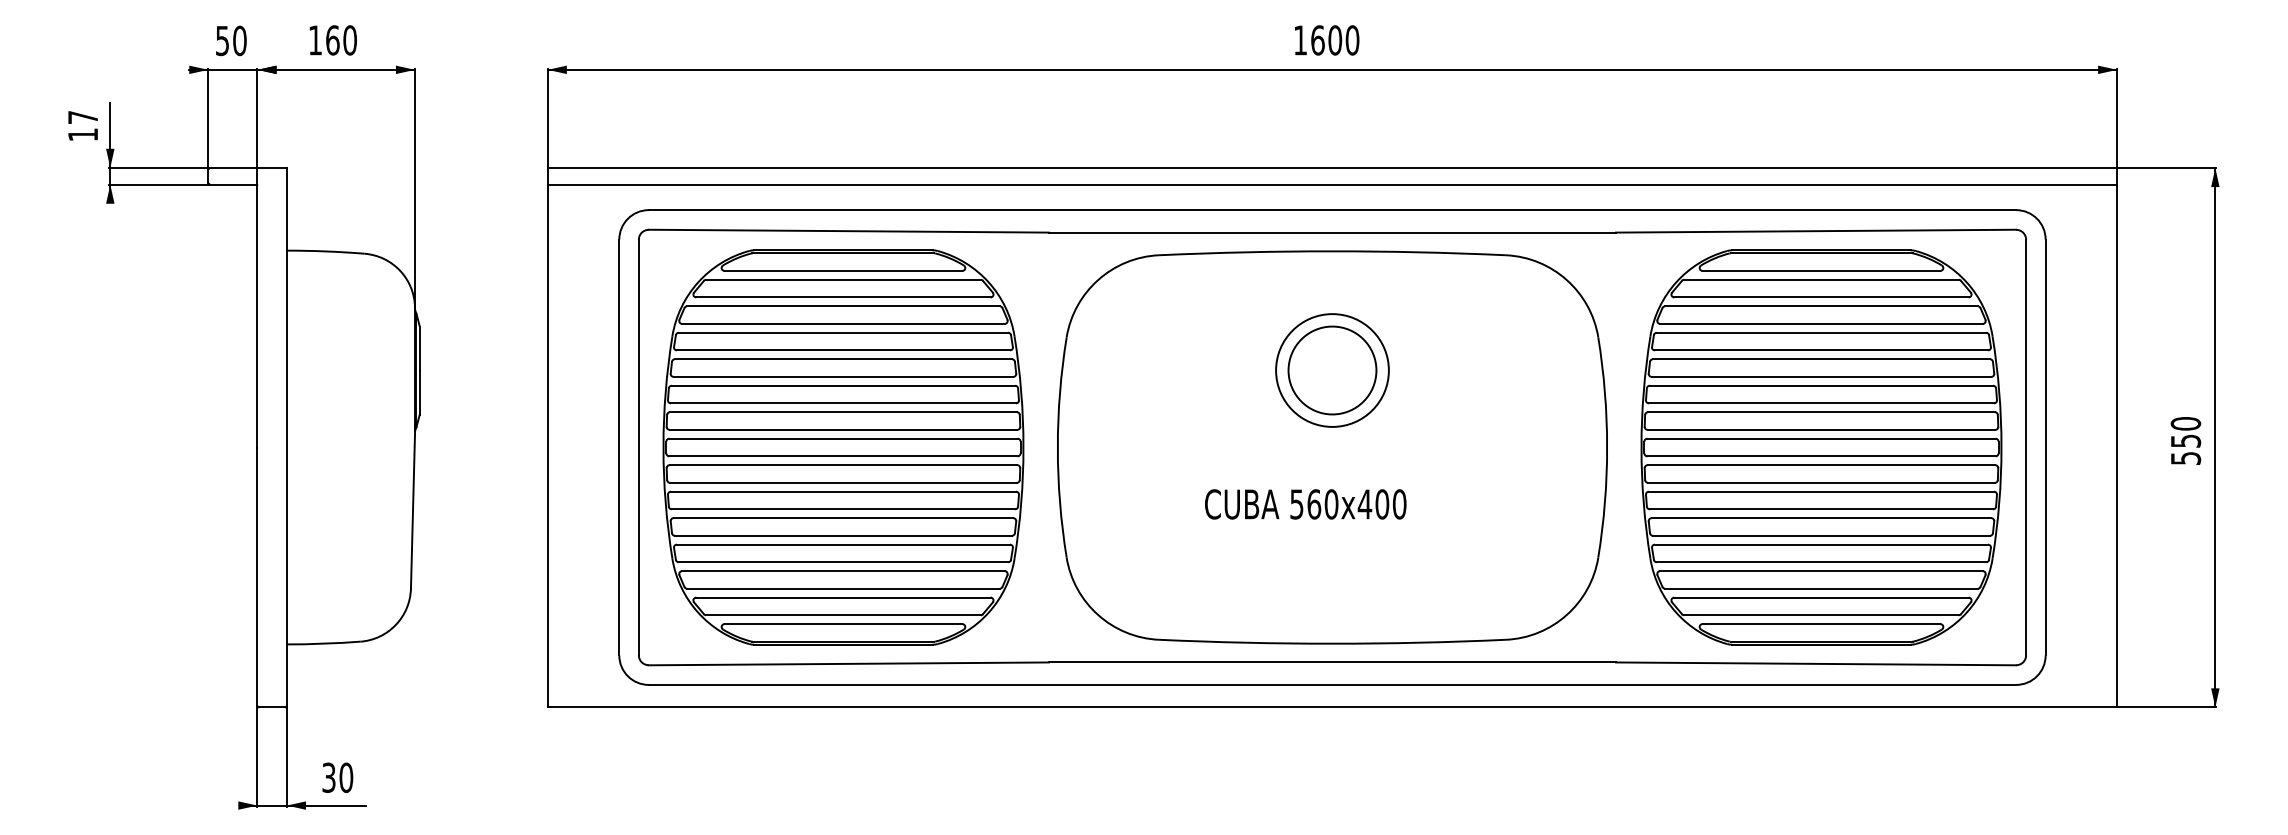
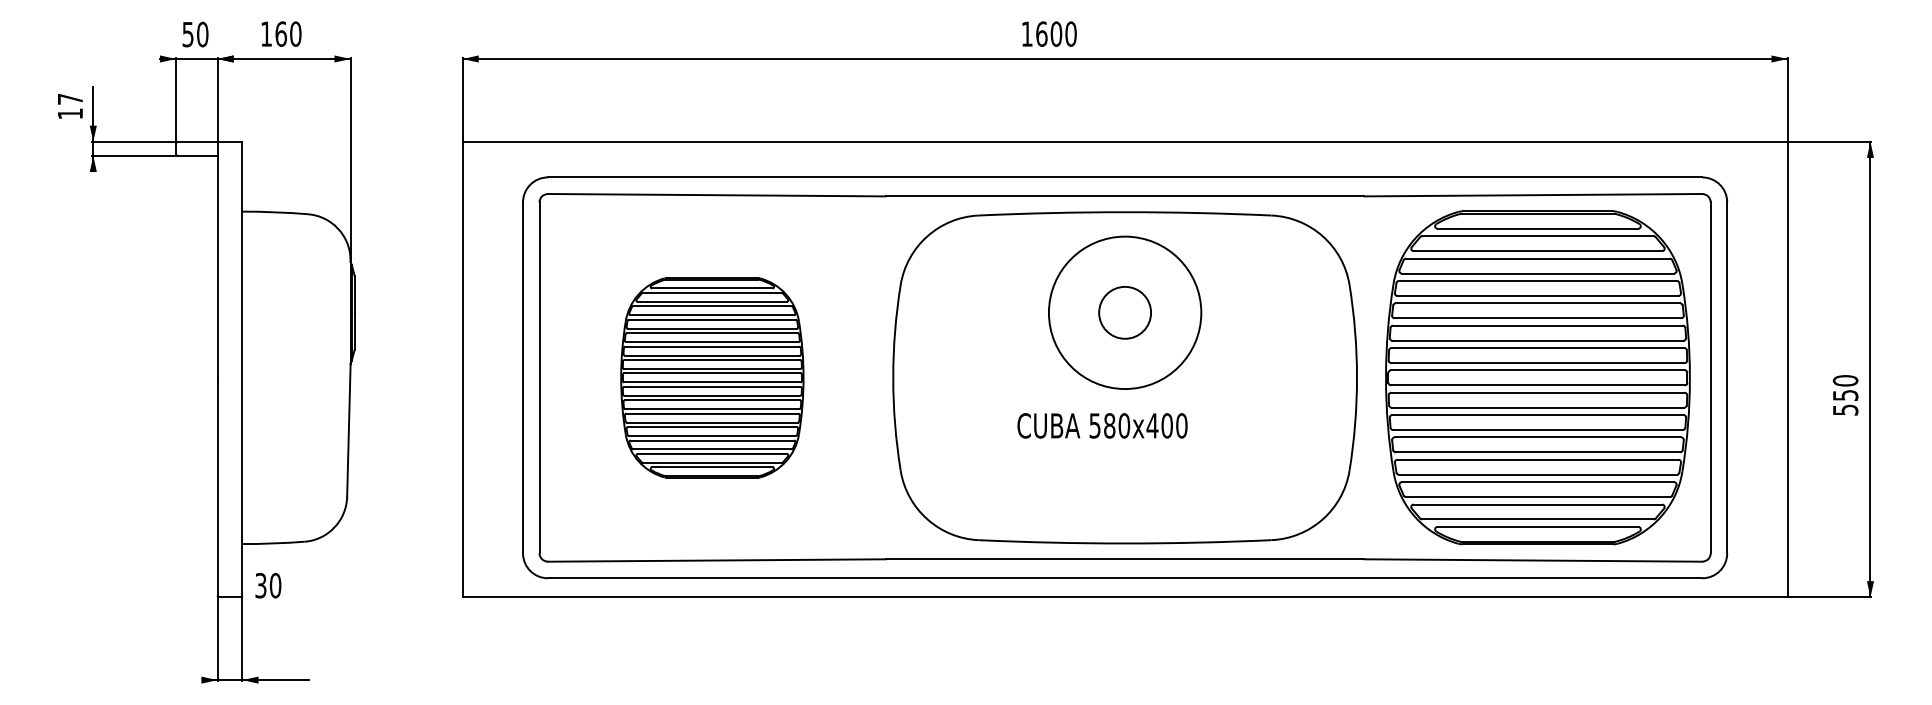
text: (1327, 39) -> (1049, 33), moved
line: (1331, 184) -> (1124, 155), removed
circle: (1331, 370) -> (1124, 312), size x1.6
circle: (1332, 370) -> (1125, 312), size x0.7
text: (2185, 441) -> (1845, 395), moved
part: (843, 447) -> (712, 377), size x0.6
text: (1313, 503) -> (1109, 425), 560x400 -> 580x400
text: (337, 777) -> (268, 585), moved

